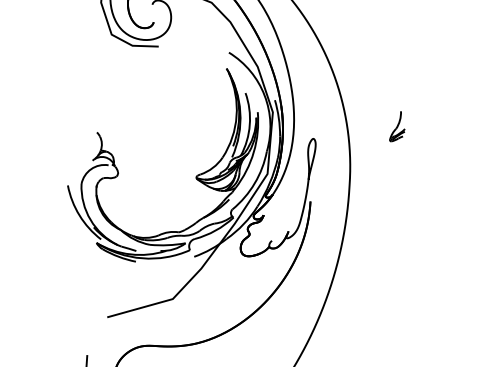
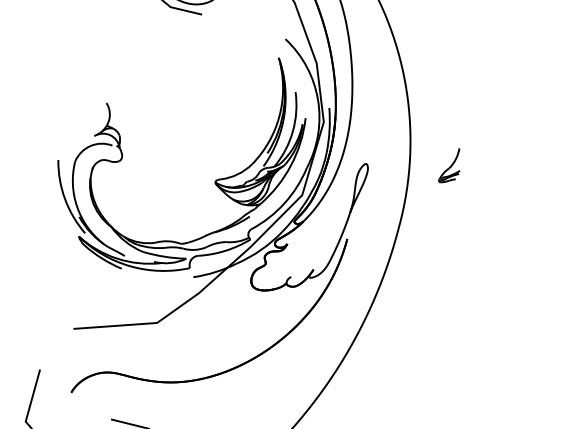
part: (397, 126) -> (451, 165), moved

